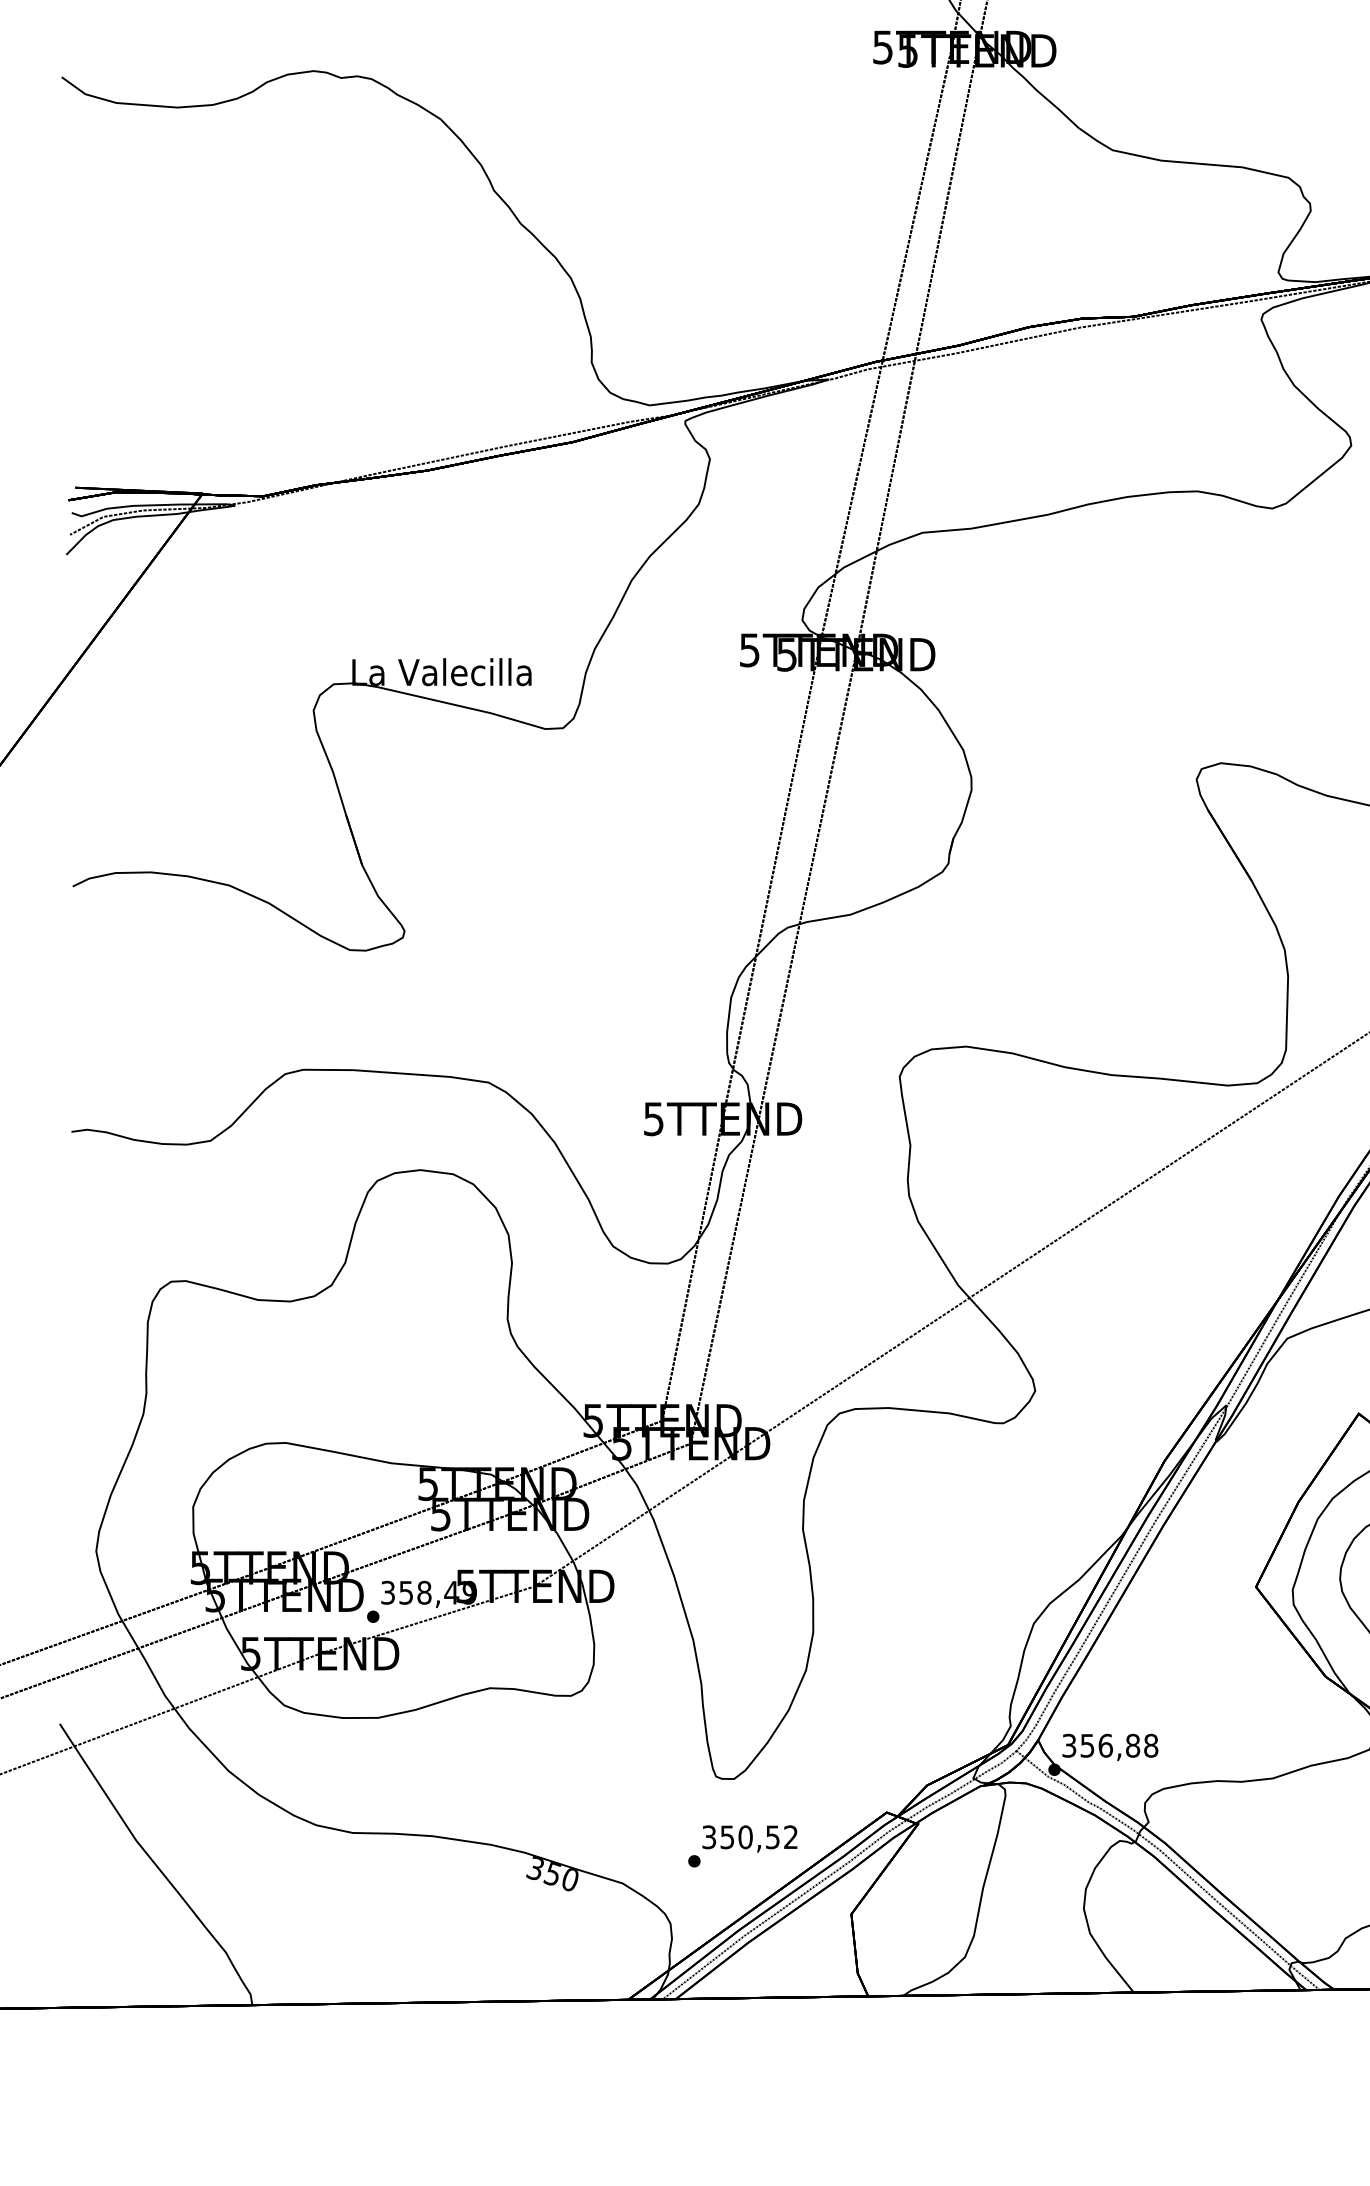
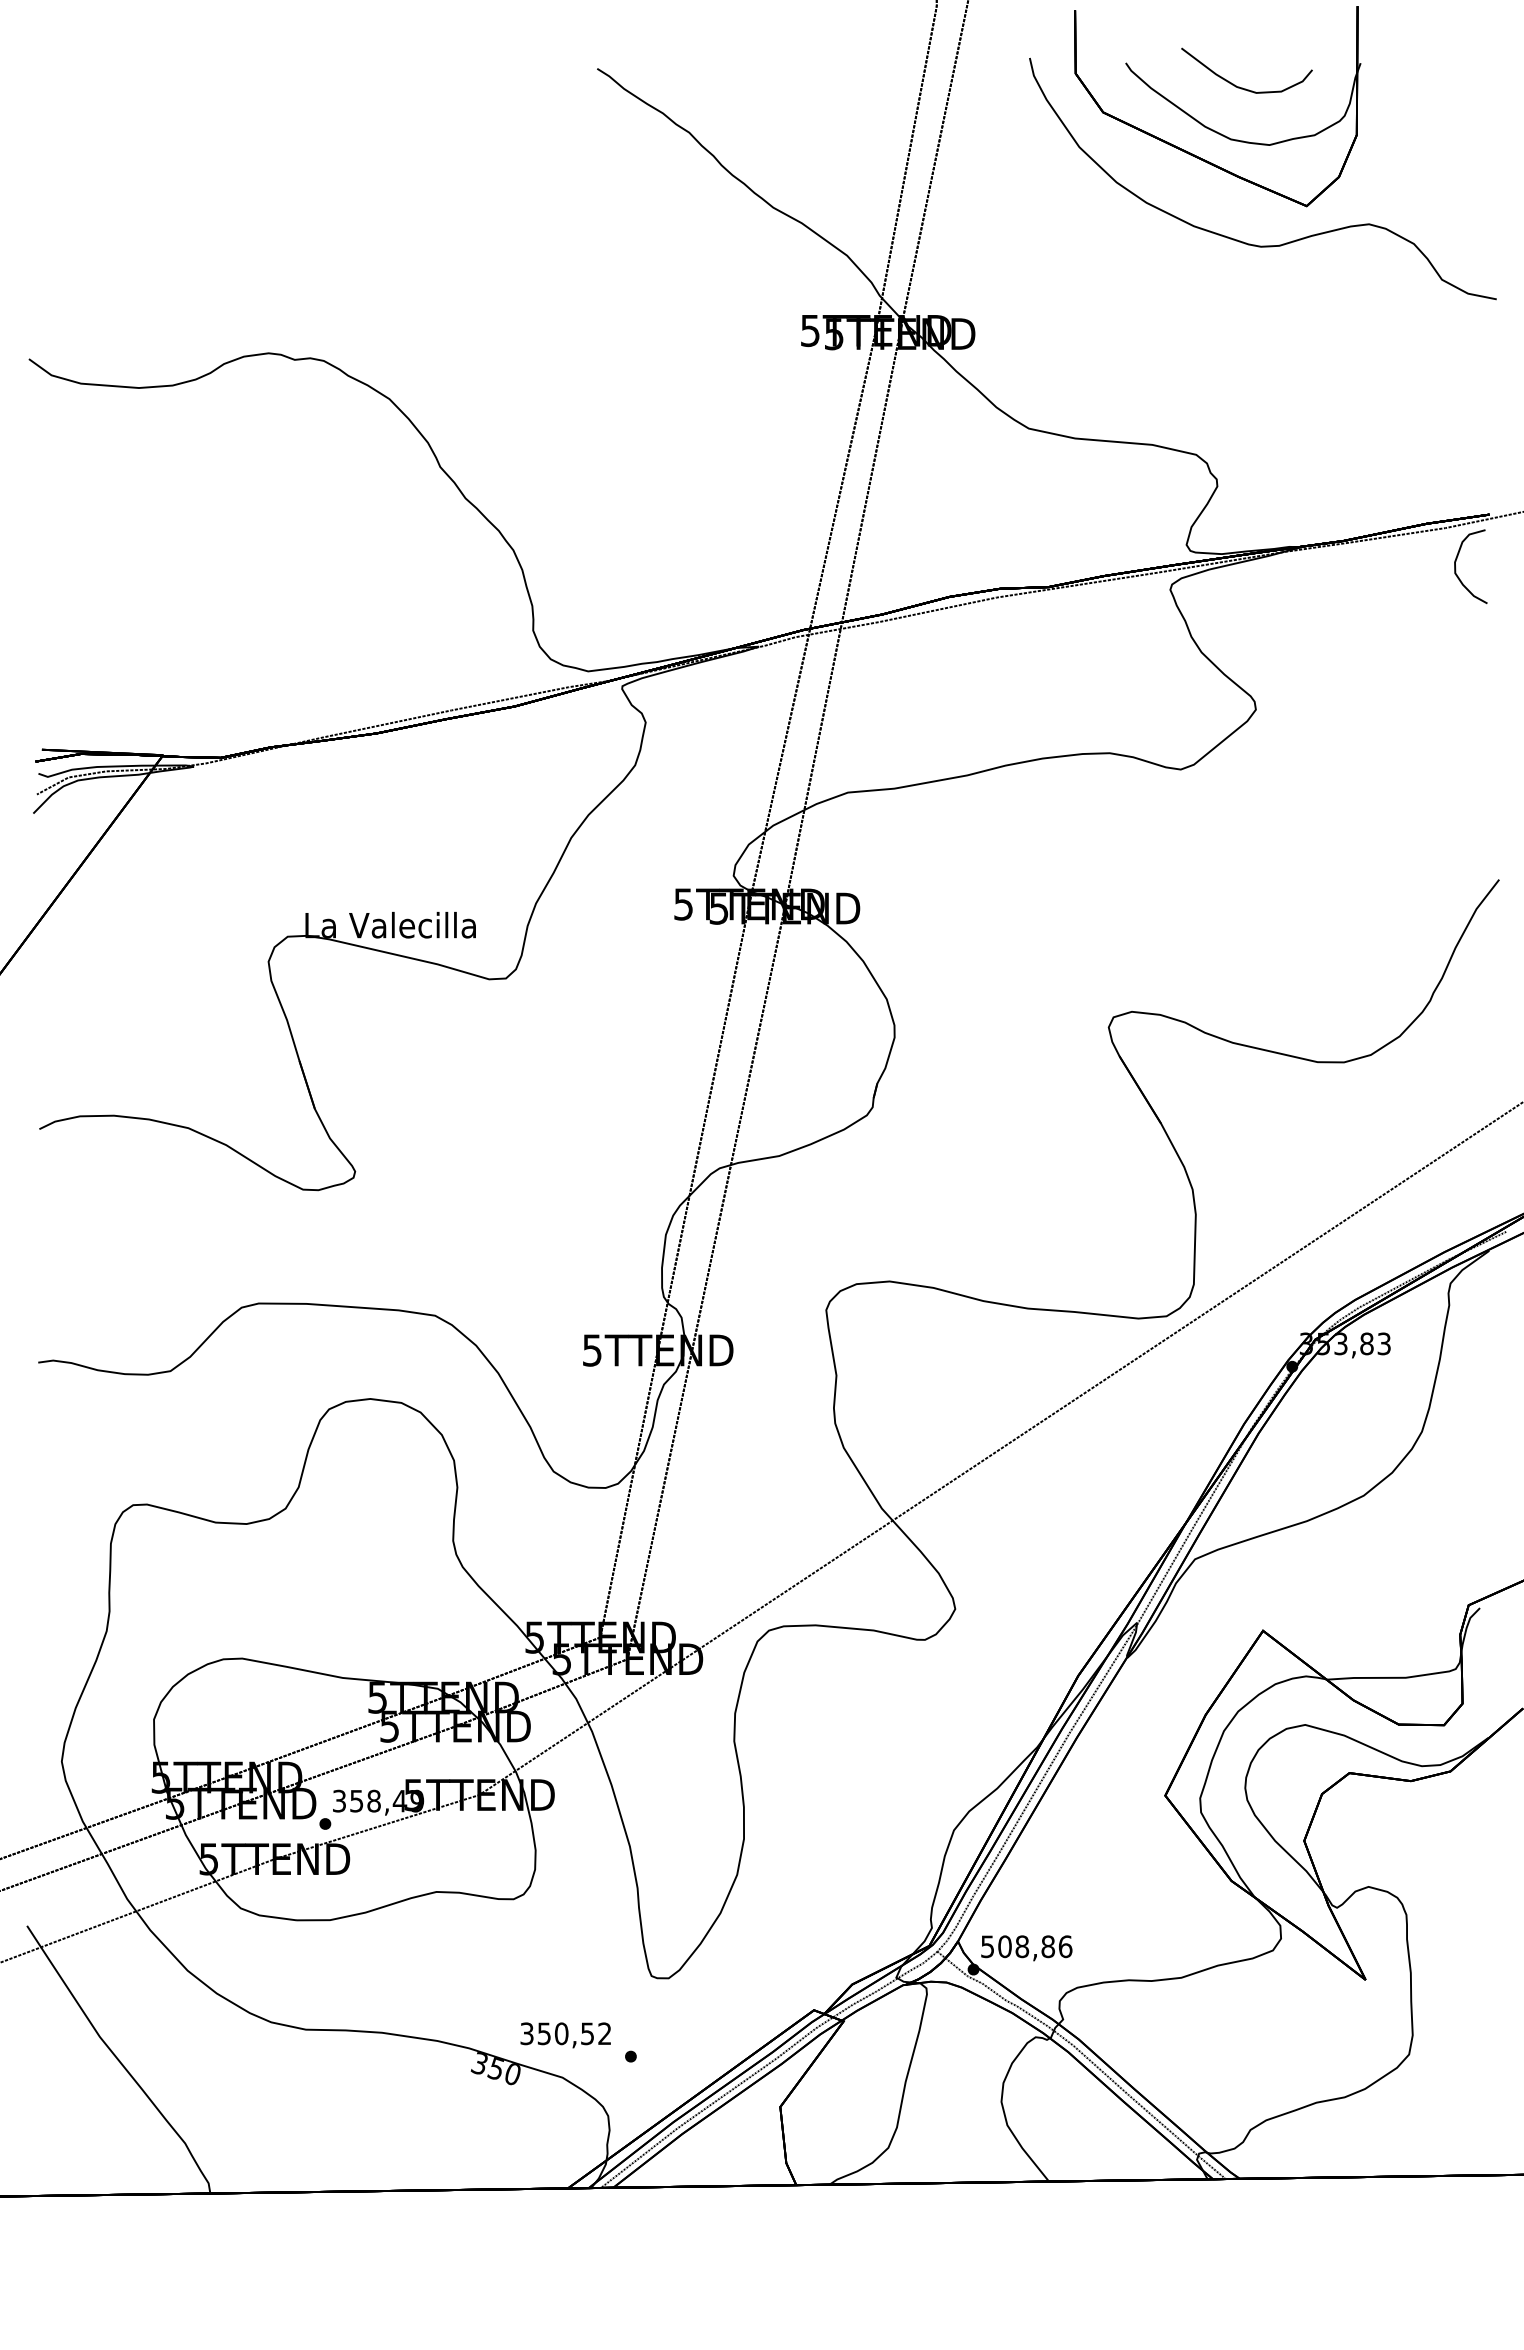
text: (1110, 1745) -> (1026, 1946), 356,88 -> 508,86
text: (749, 1839) -> (565, 2035), moved

